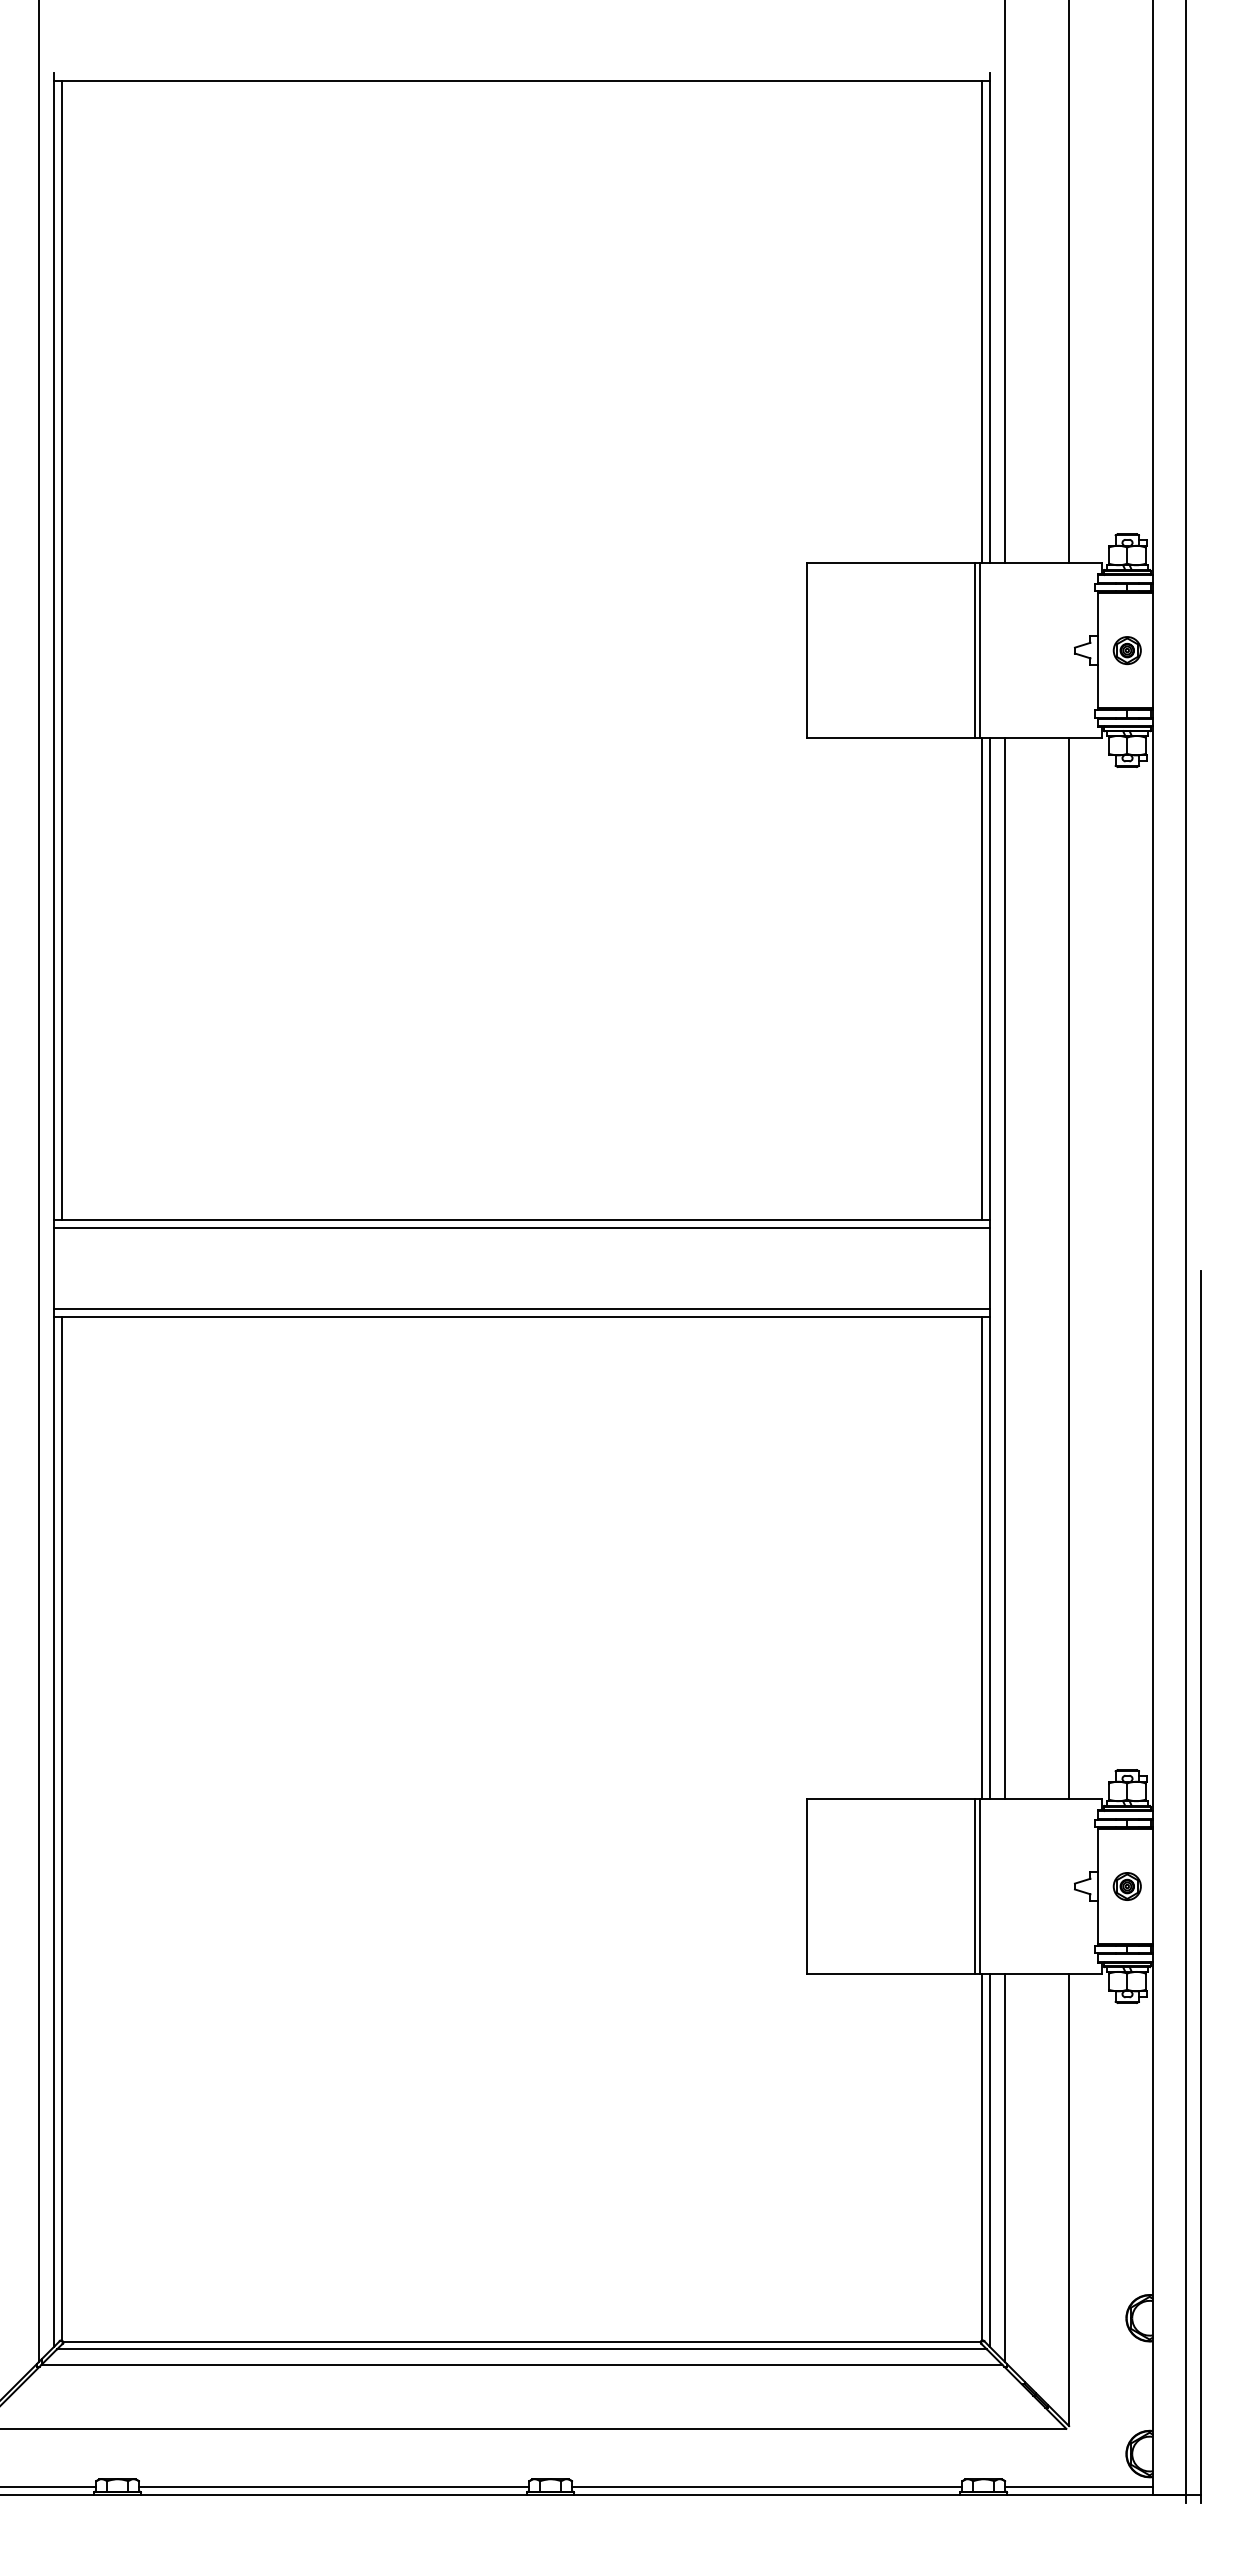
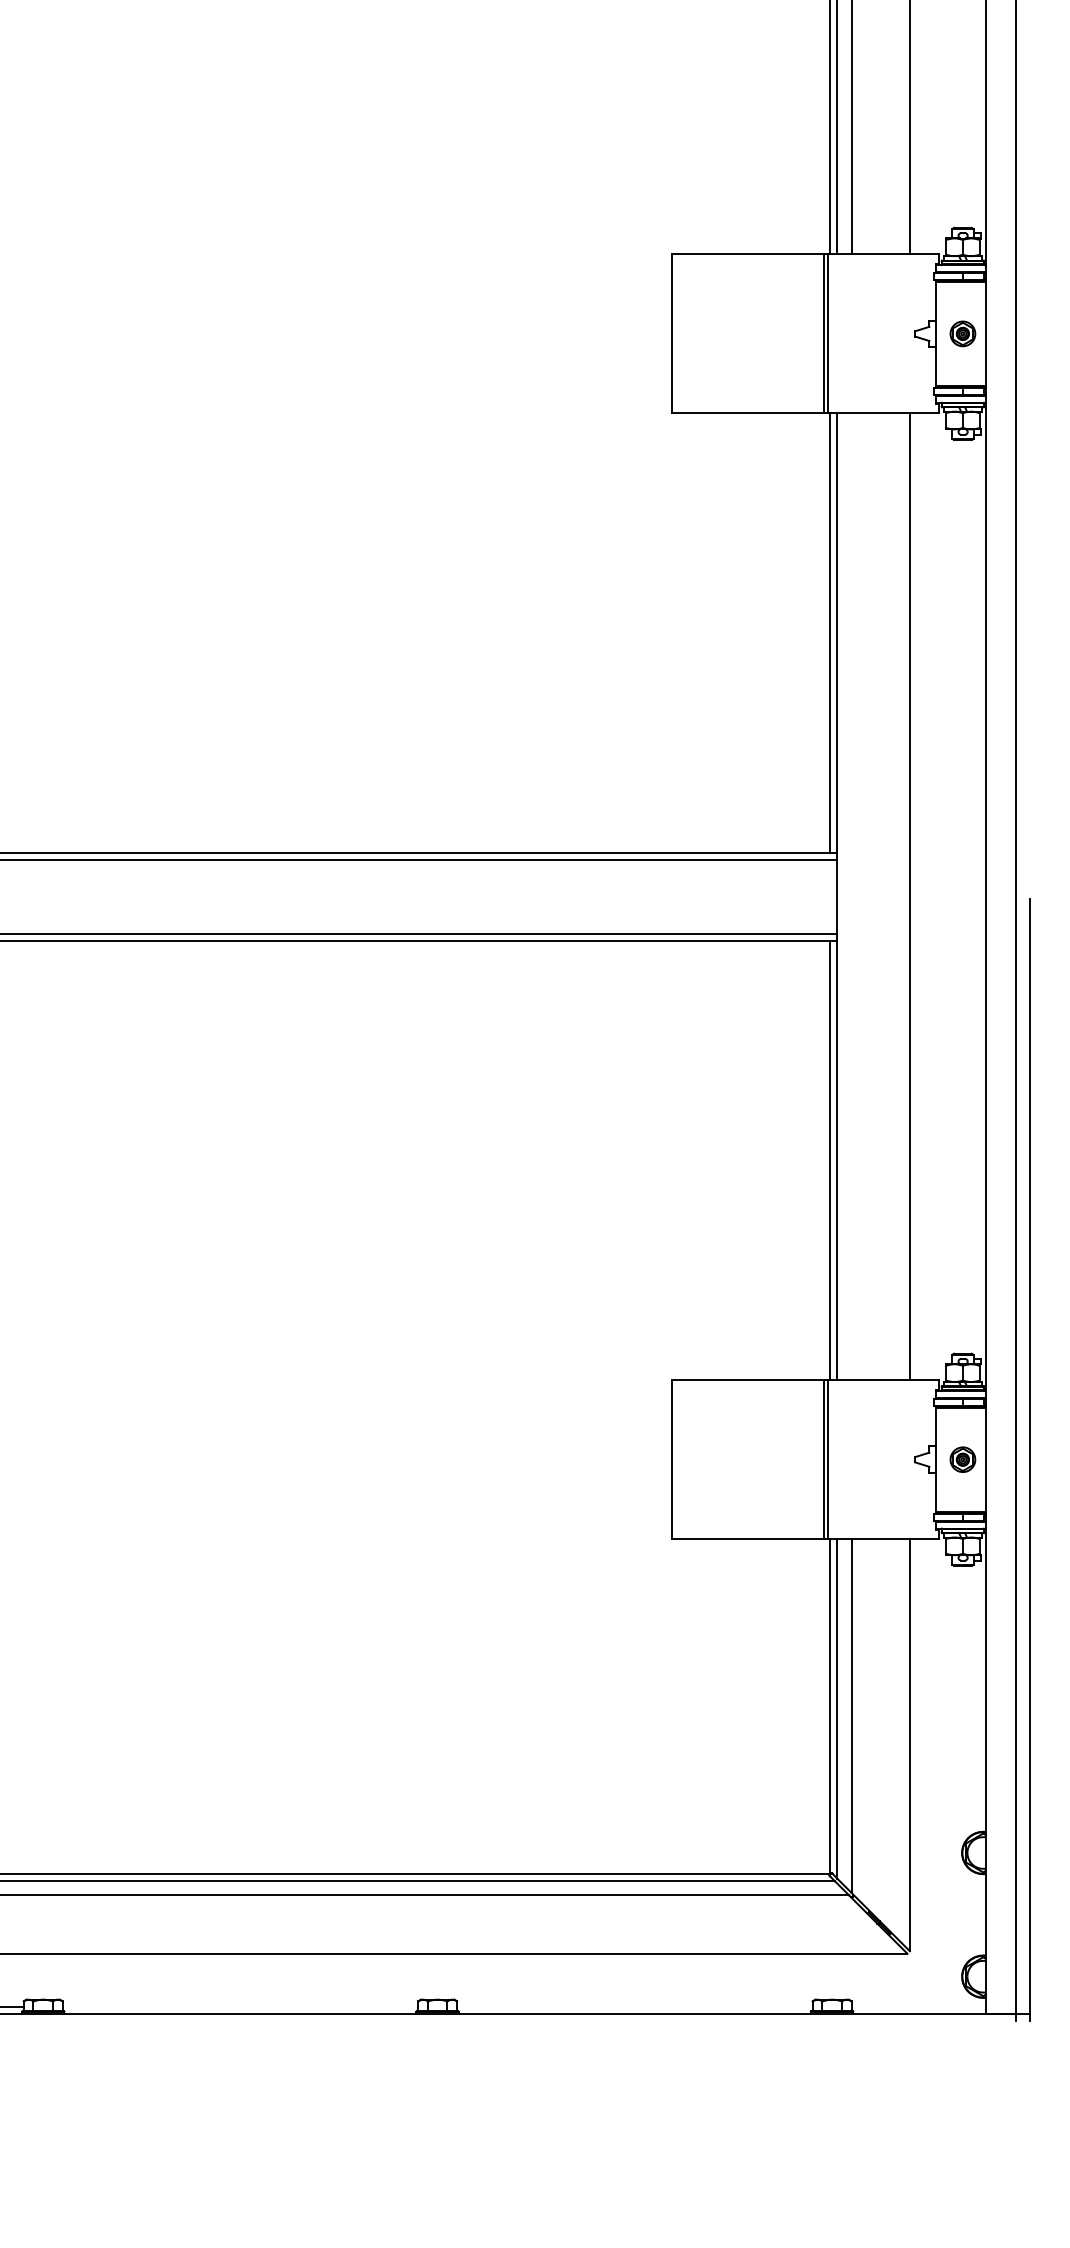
line: (1005, 1268) -> (851, 896), removed
line: (333, 2487) -> (239, 2007), removed
line: (767, 2487) -> (635, 2007), removed
line: (1078, 2487) -> (918, 2007), removed

